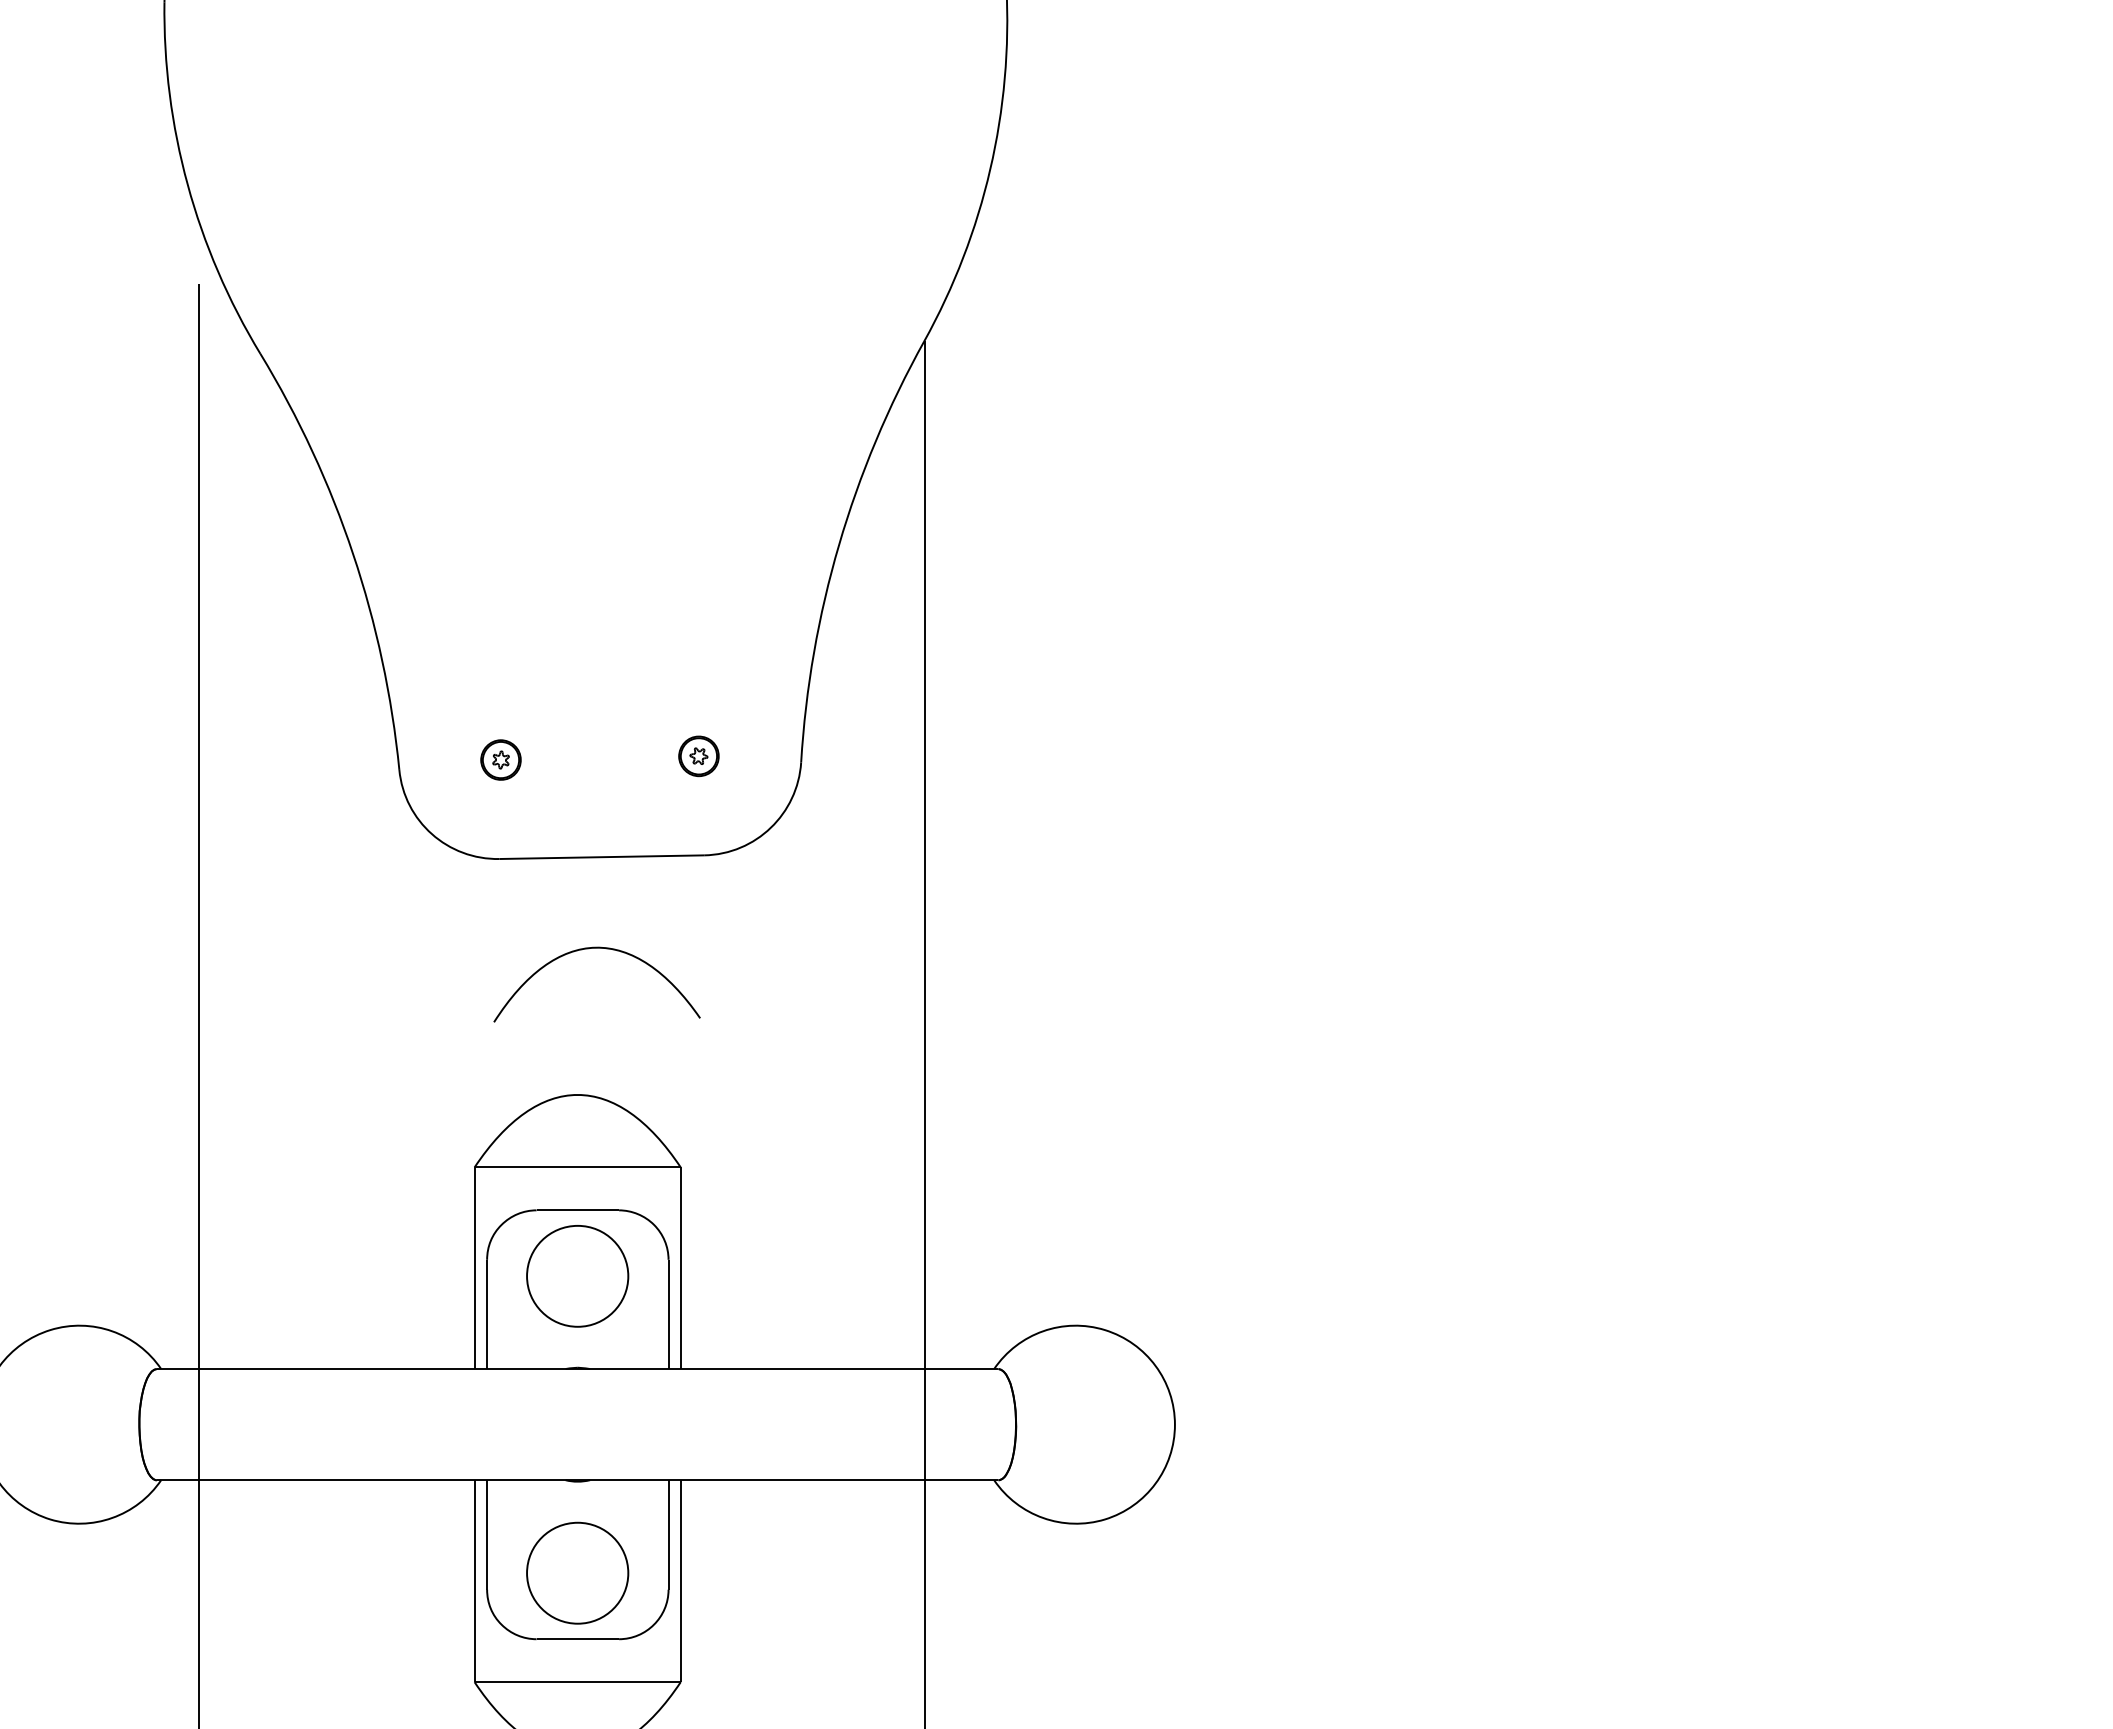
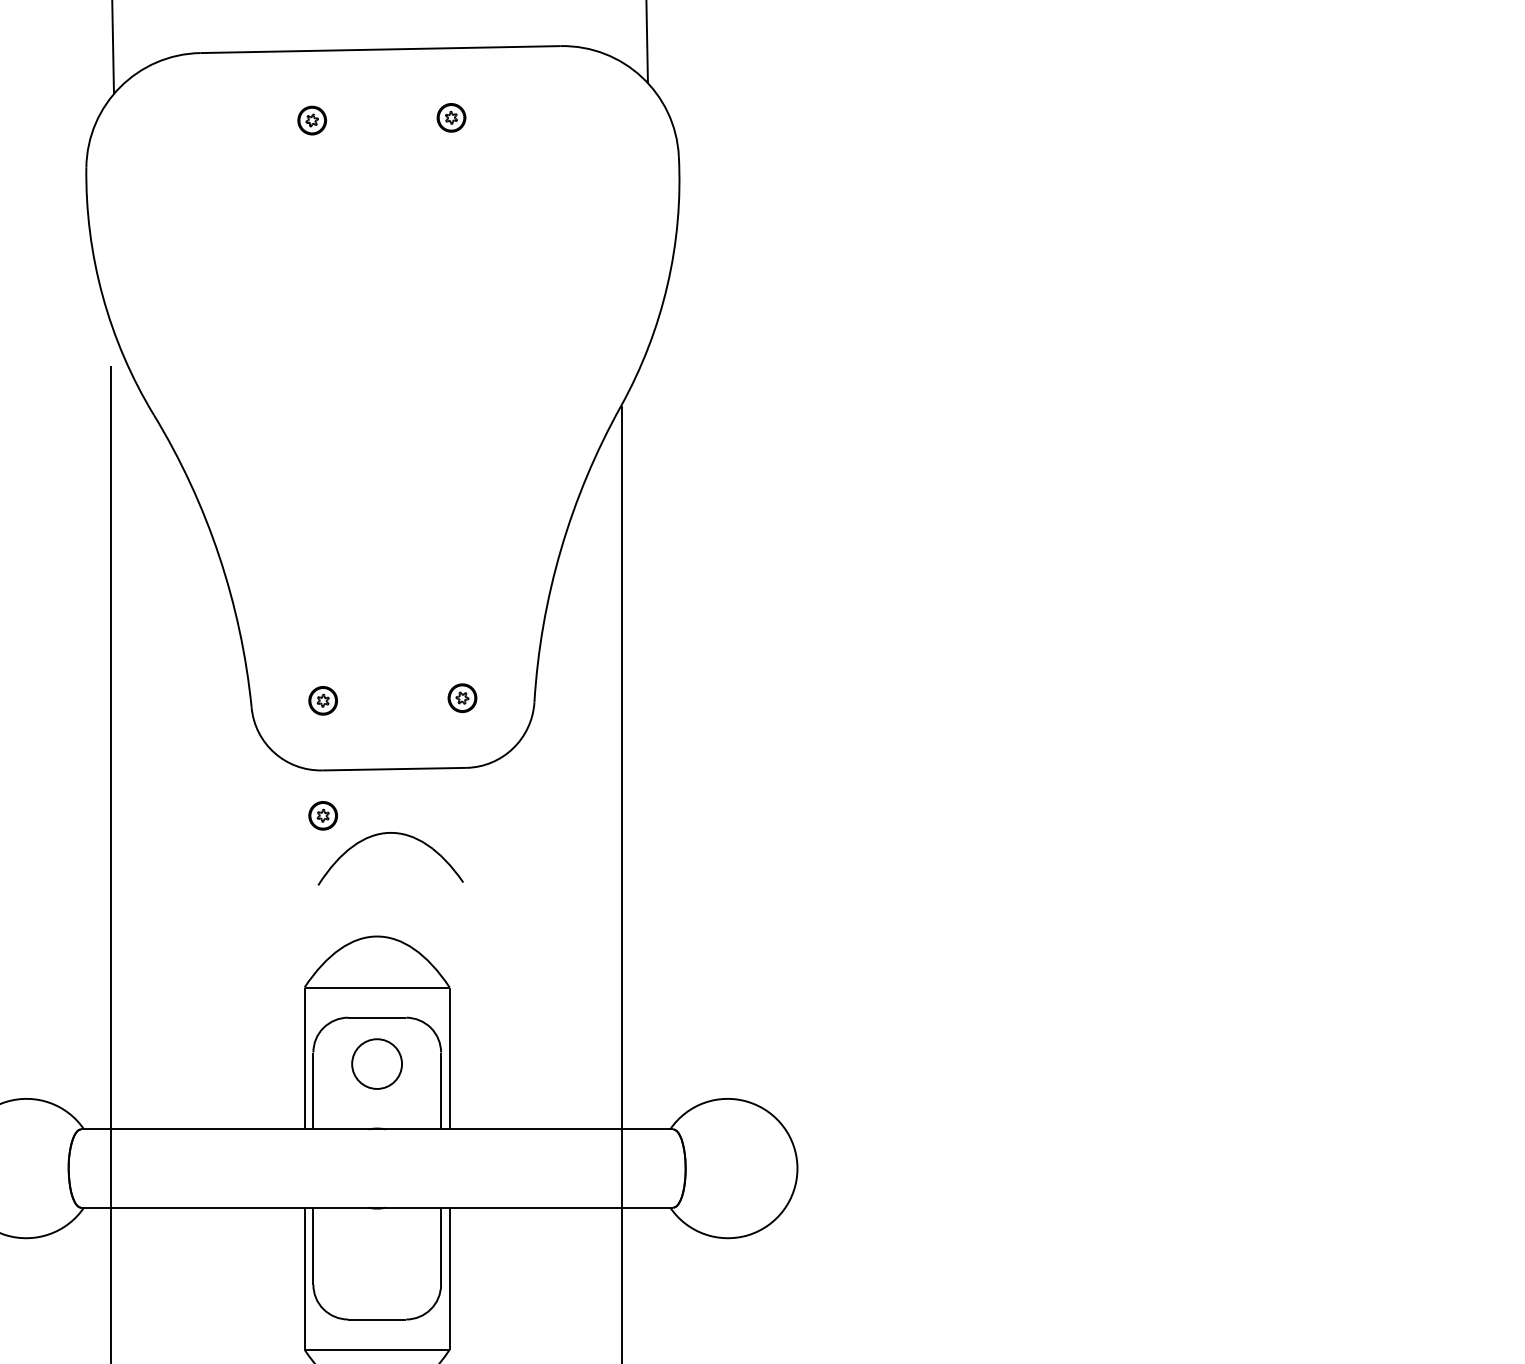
part: (500, 923) -> (322, 815), added
part: (576, 1275) -> (376, 1063), size x0.7
part: (576, 1572) -> (376, 1272), removed

